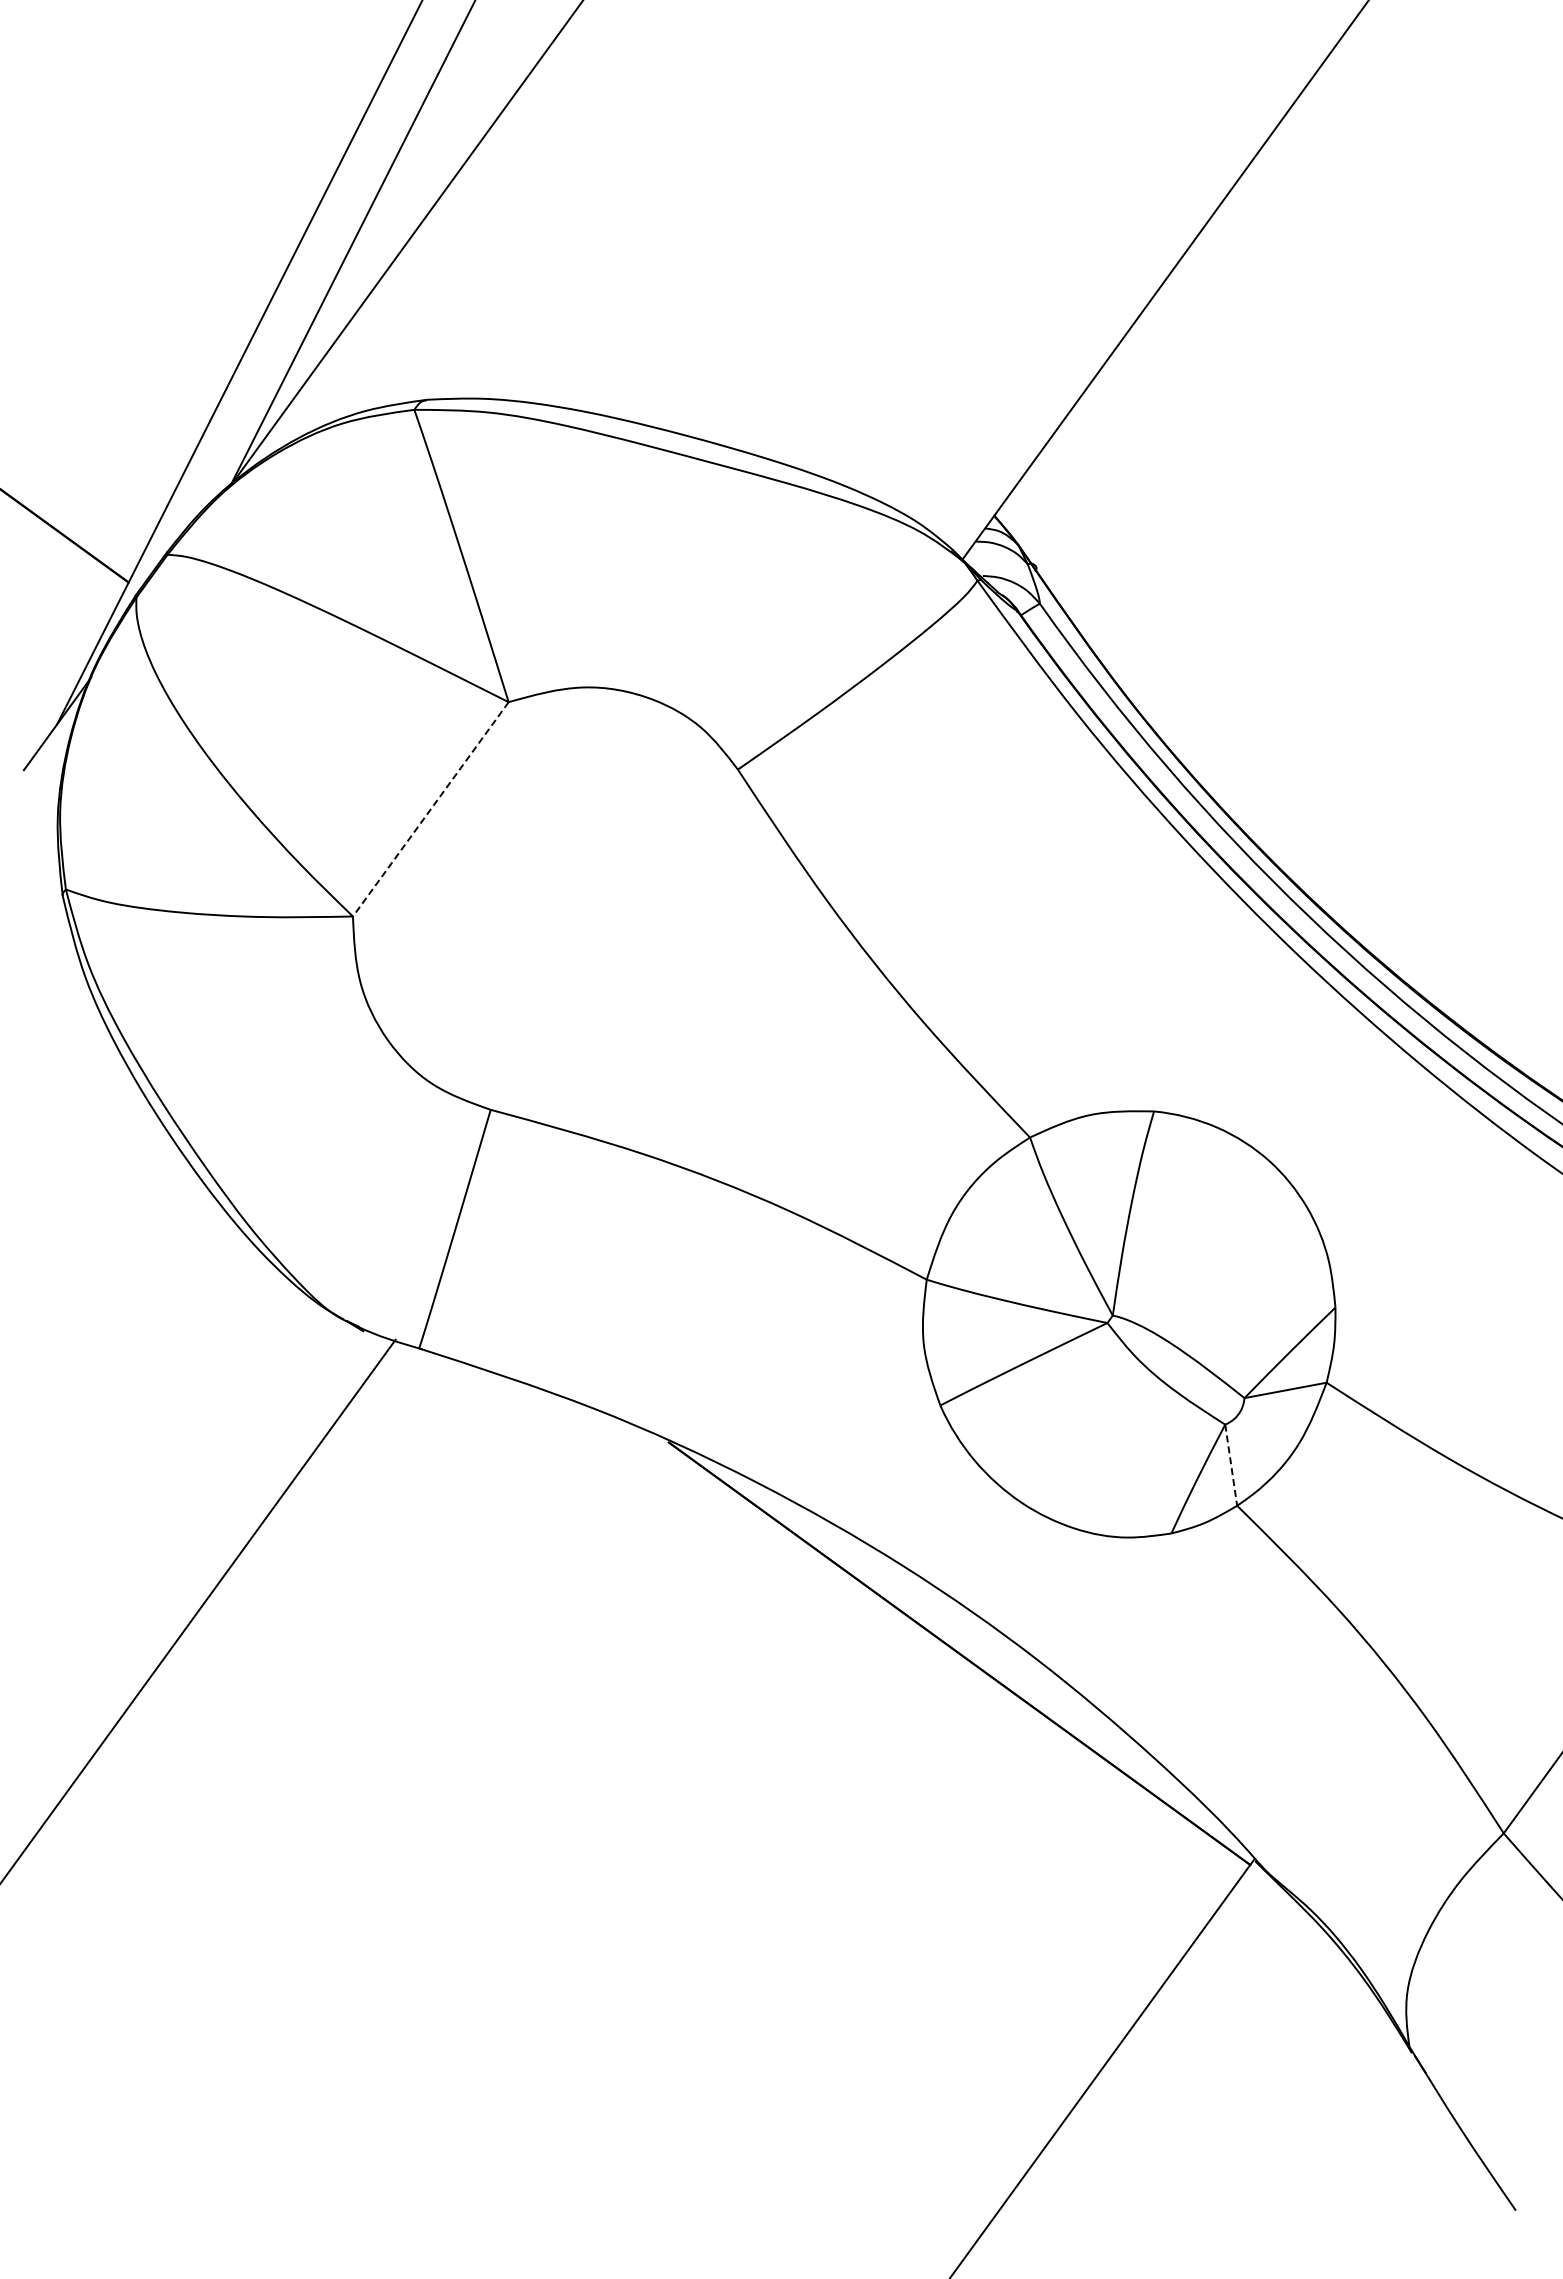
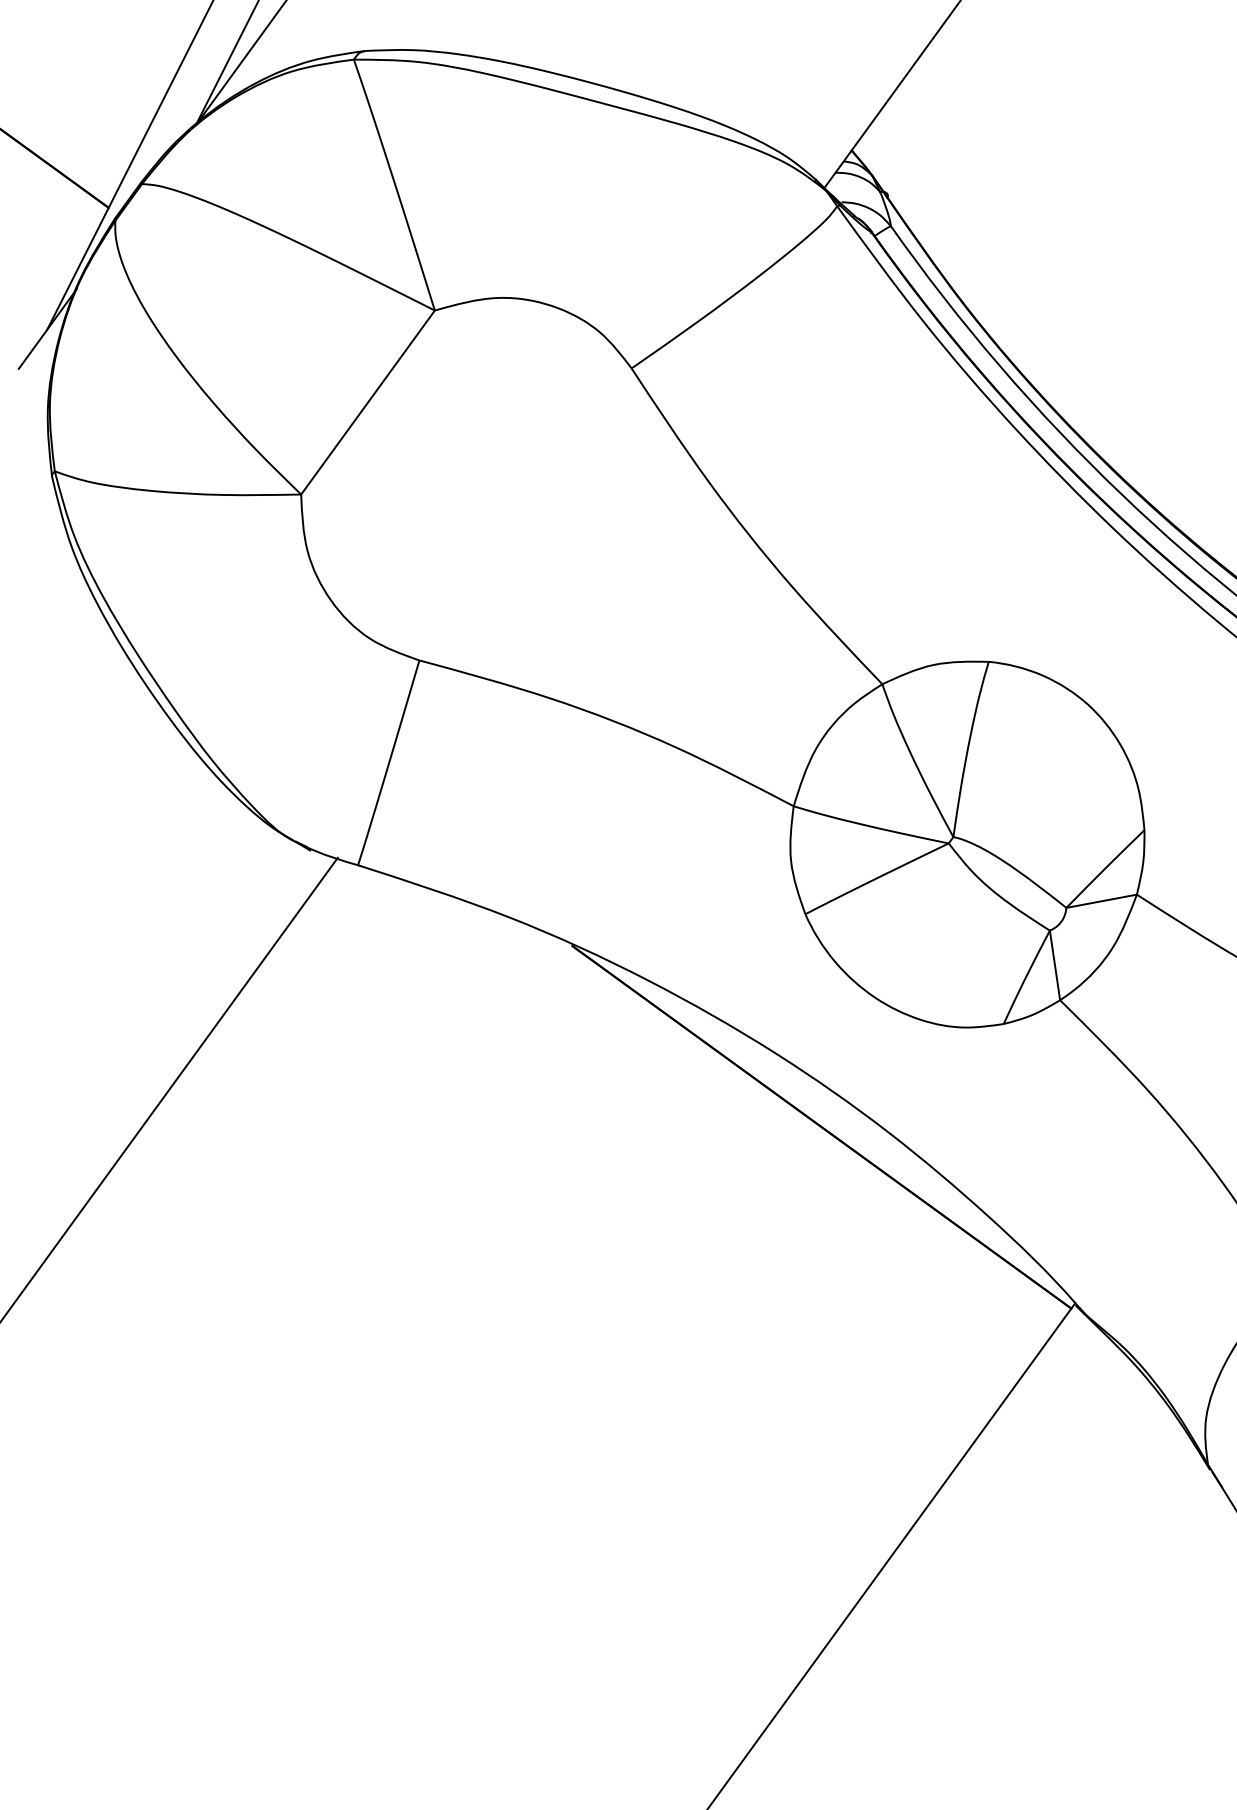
line: (430, 809) -> (367, 402), dashed -> solid
line: (1231, 1465) -> (1055, 965), dashed -> solid

